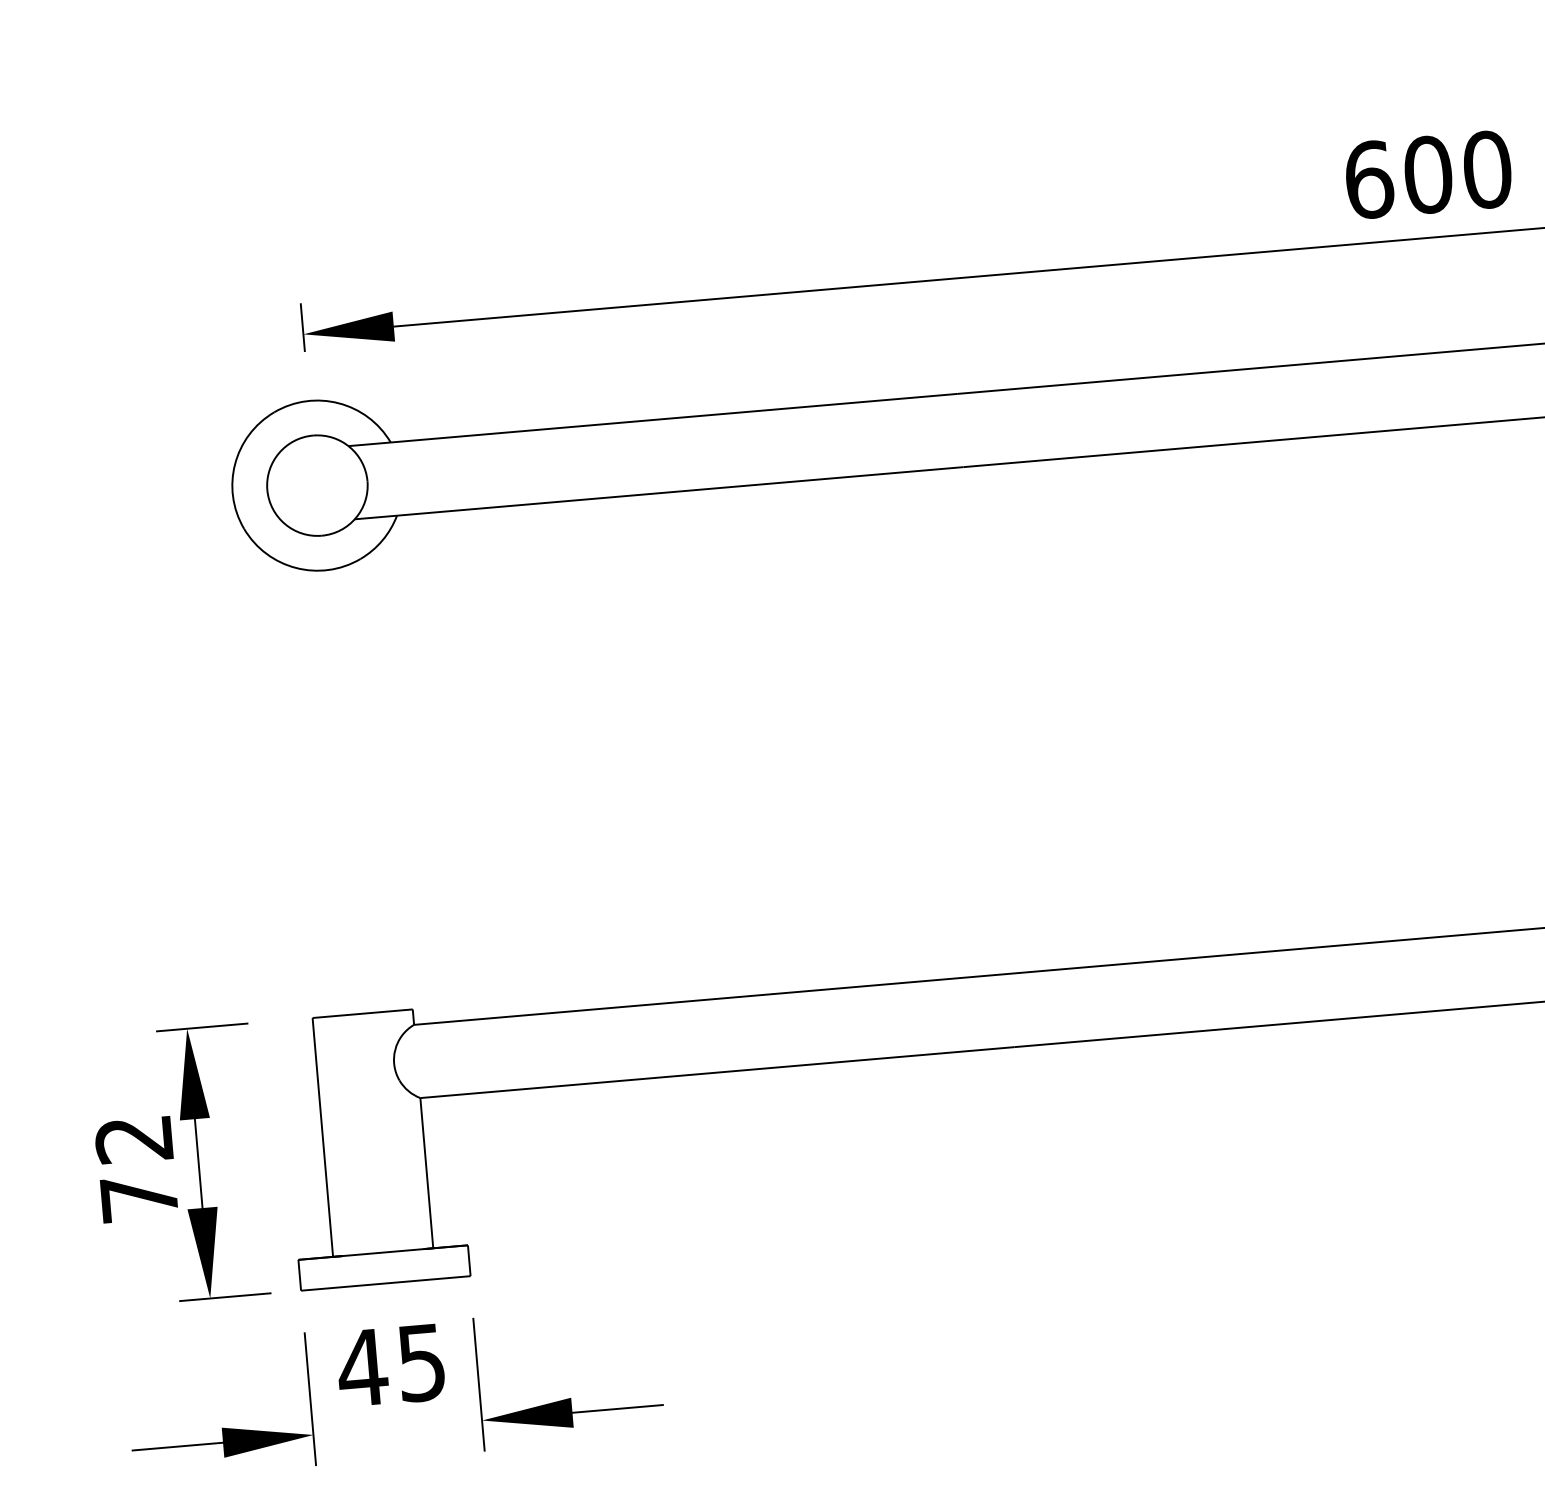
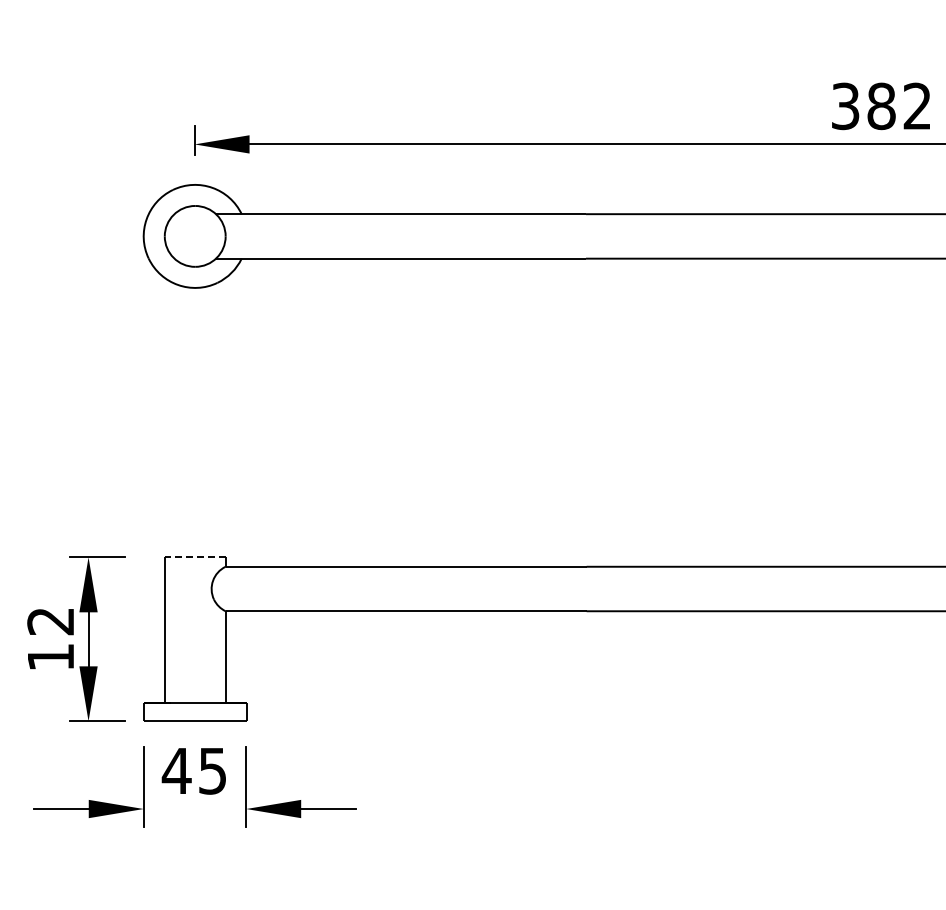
text: (1428, 175) -> (881, 106), 600 -> 382
line: (361, 1014) -> (194, 557), solid -> dashed
text: (138, 1198) -> (50, 657), 72 -> 12

